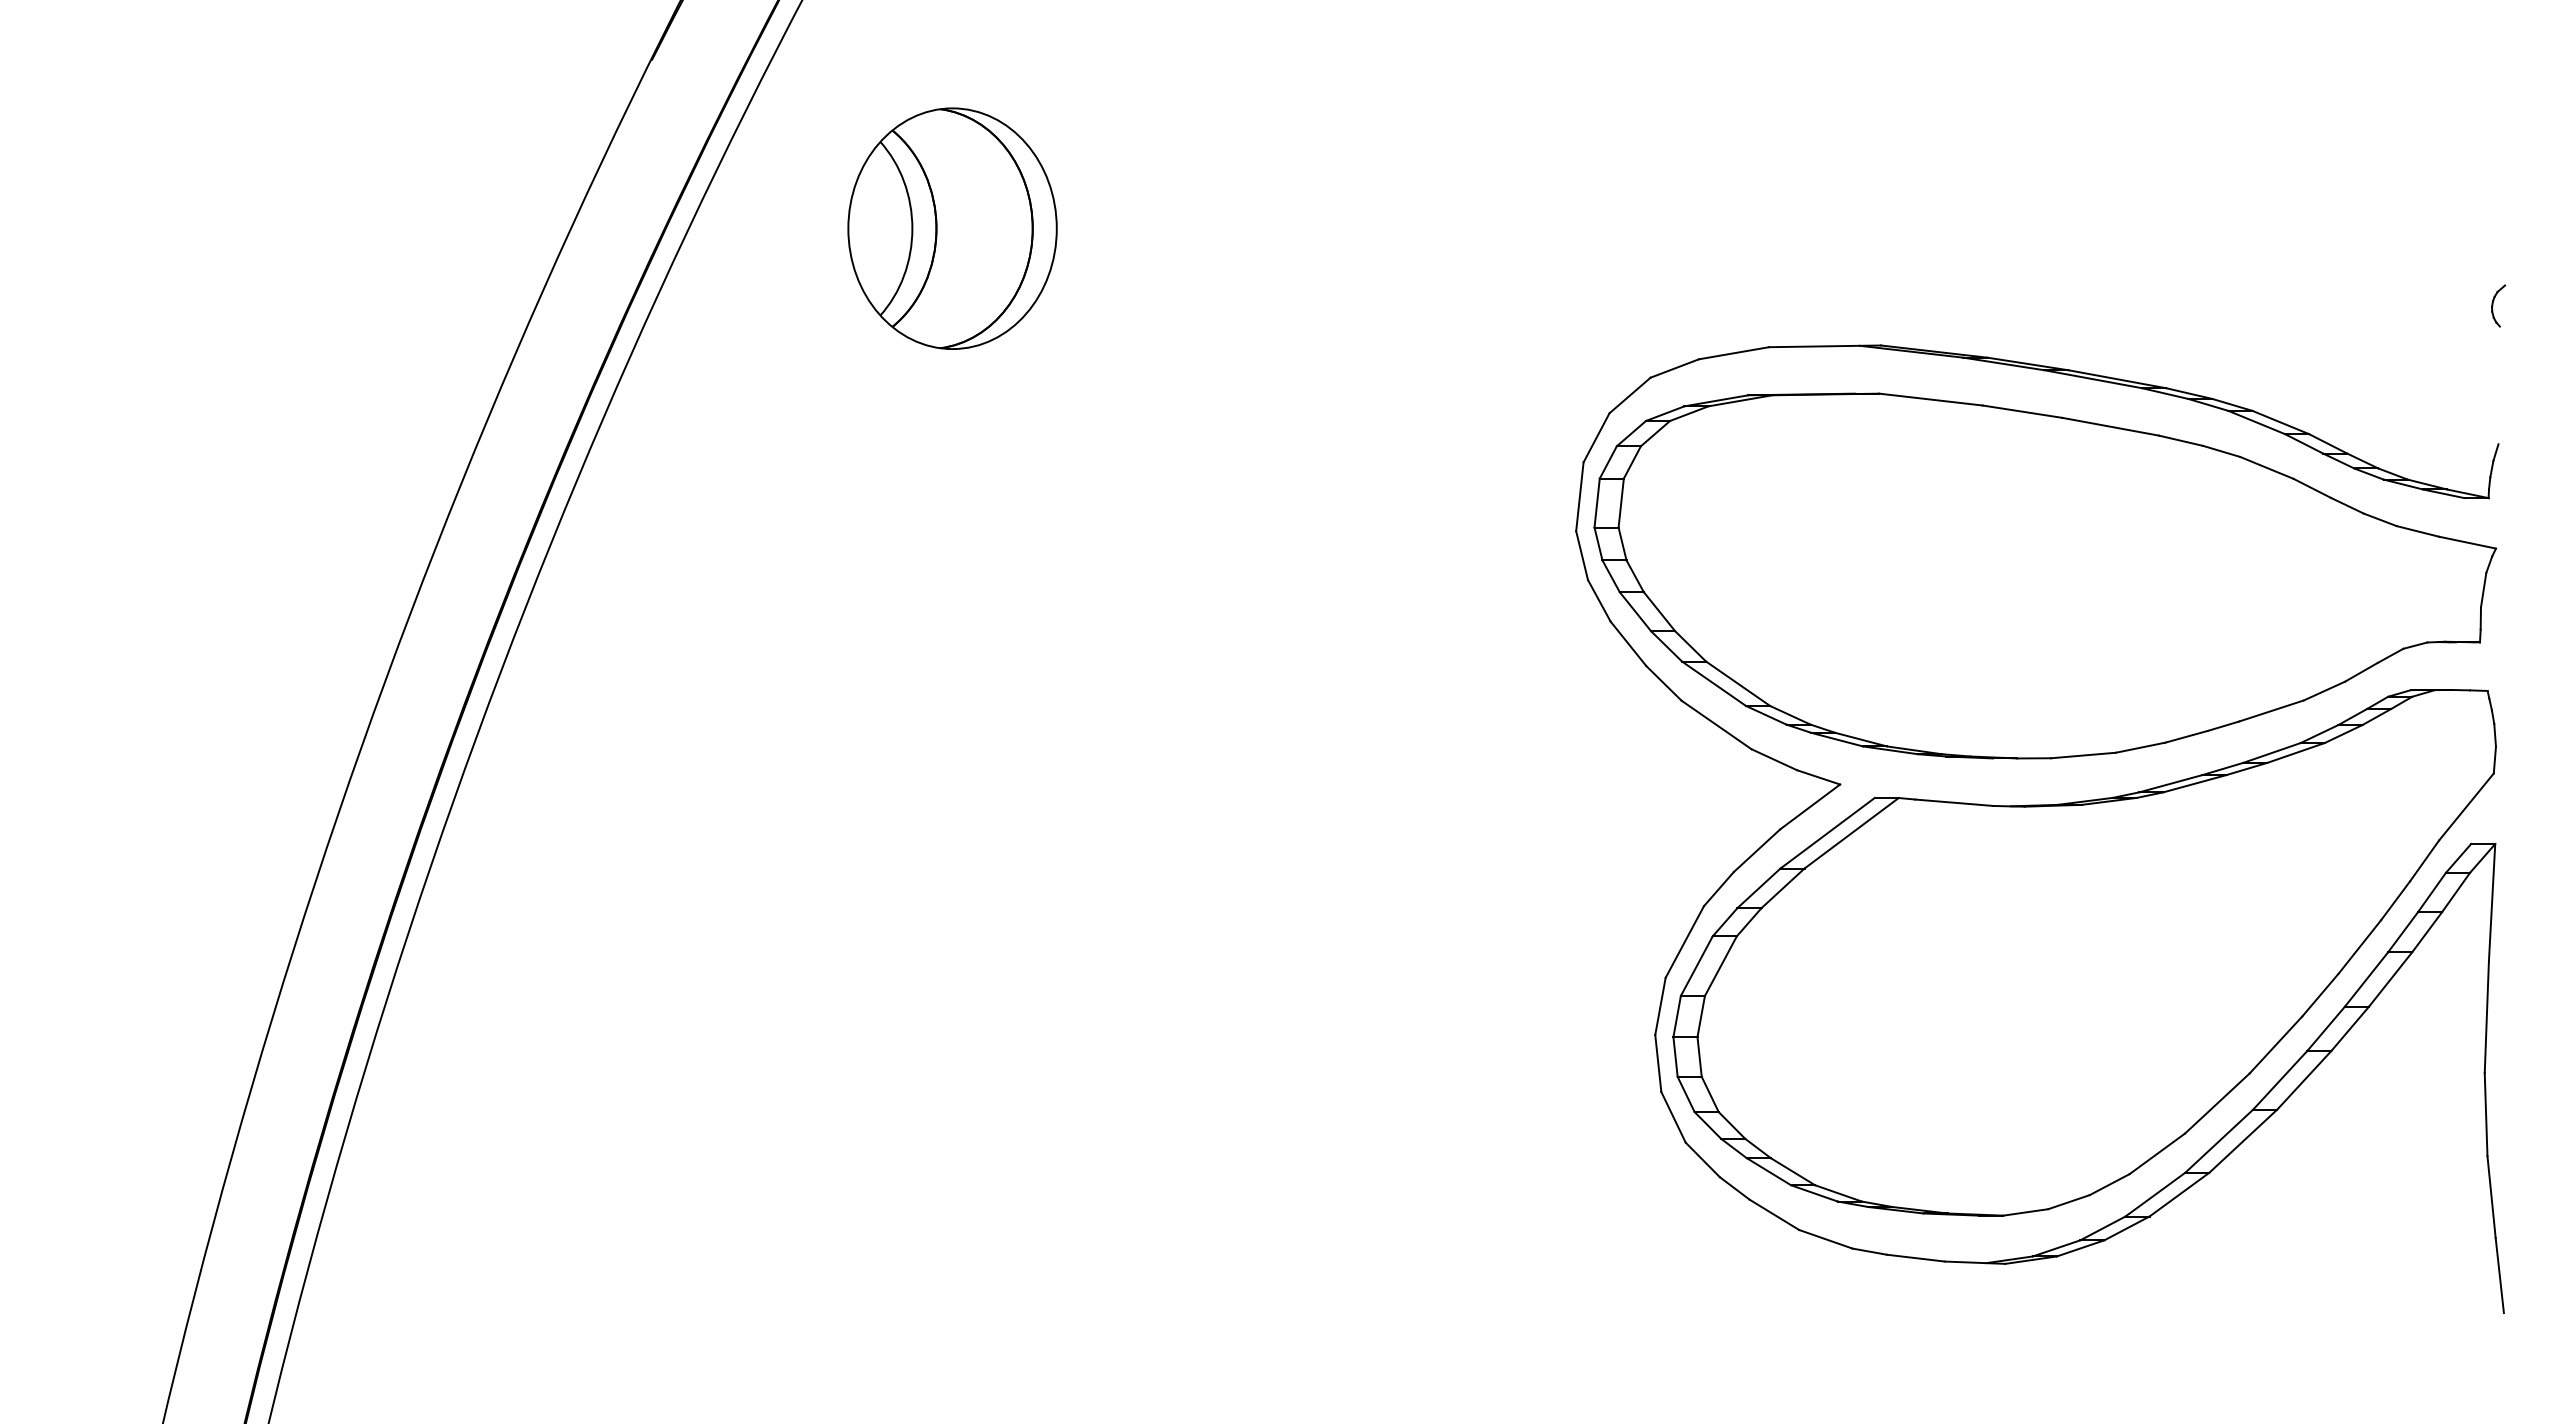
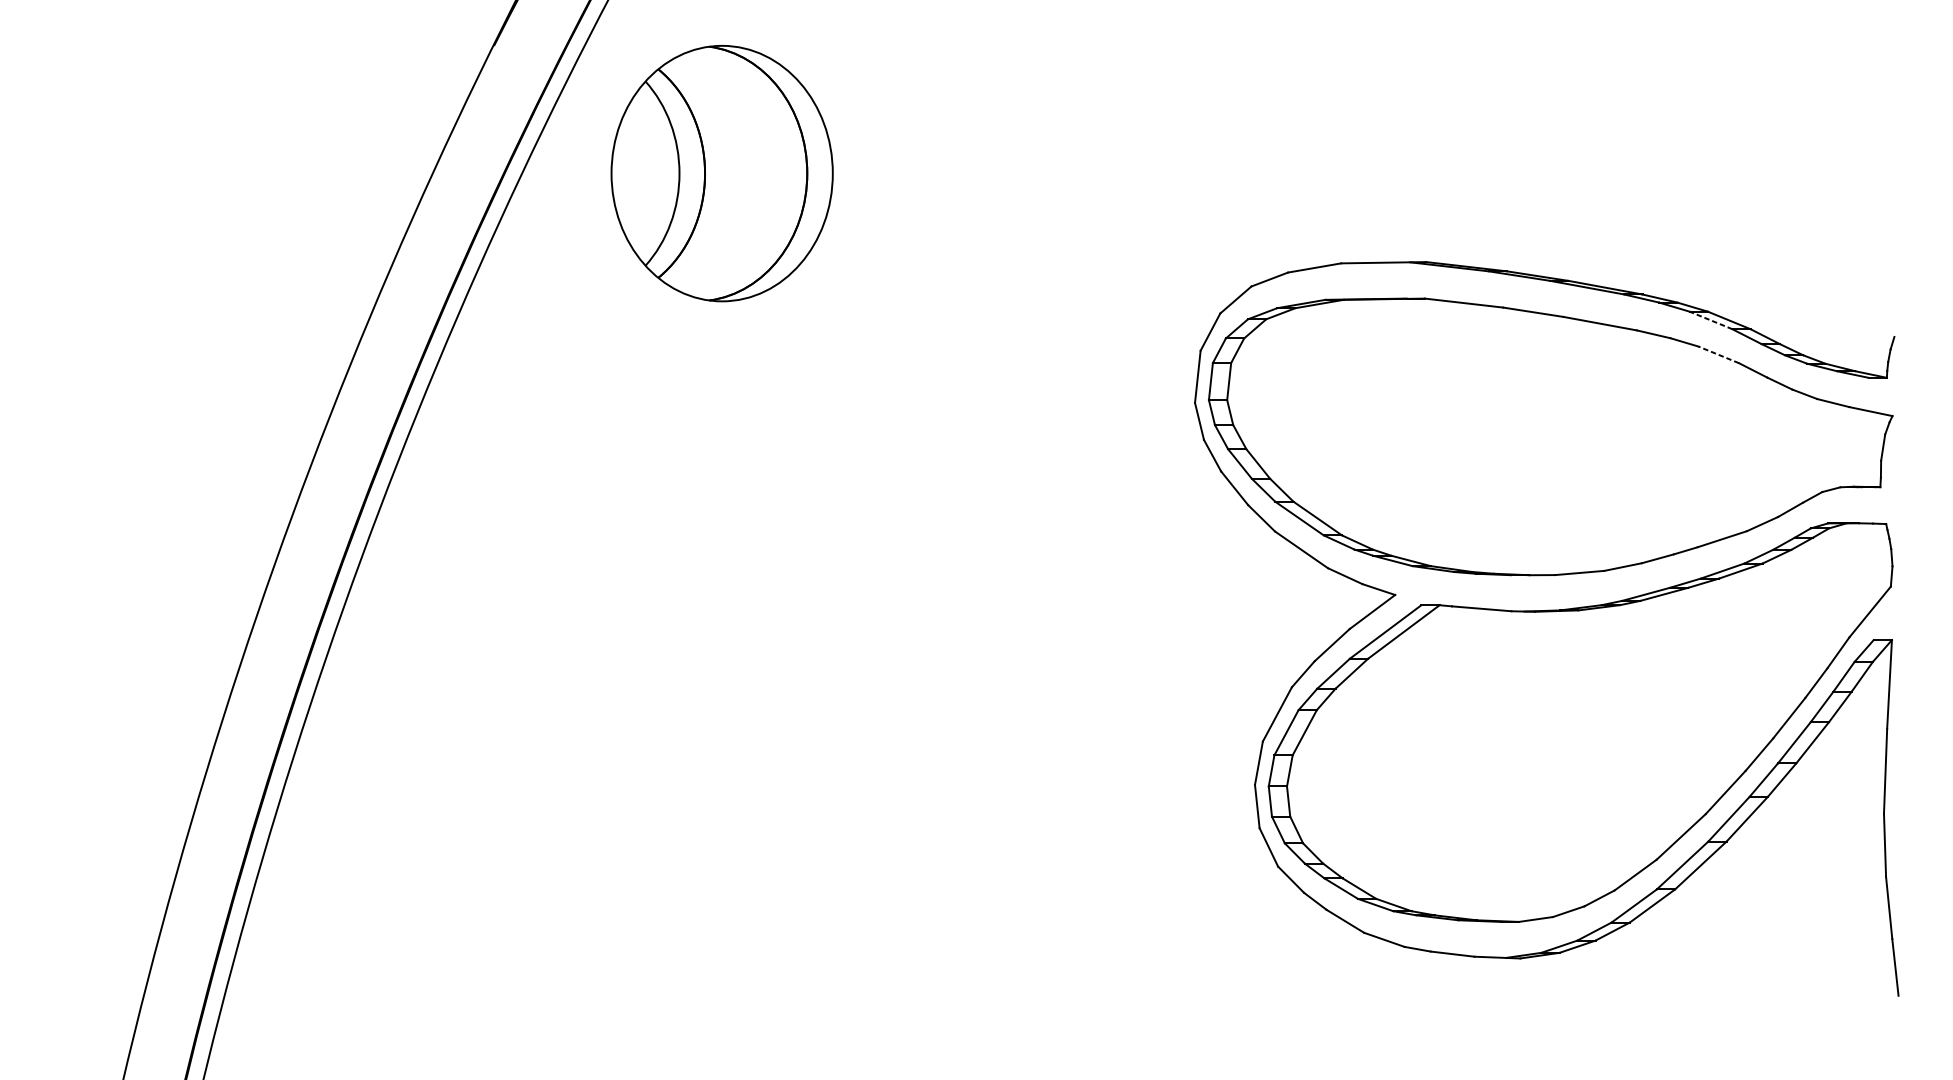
part: (952, 228) -> (722, 173), size x1.4
part: (2498, 305) -> (1894, 231), removed
line: (2256, 422) -> (1710, 320), solid -> dashed
line: (2266, 467) -> (1718, 354), solid -> dashed

